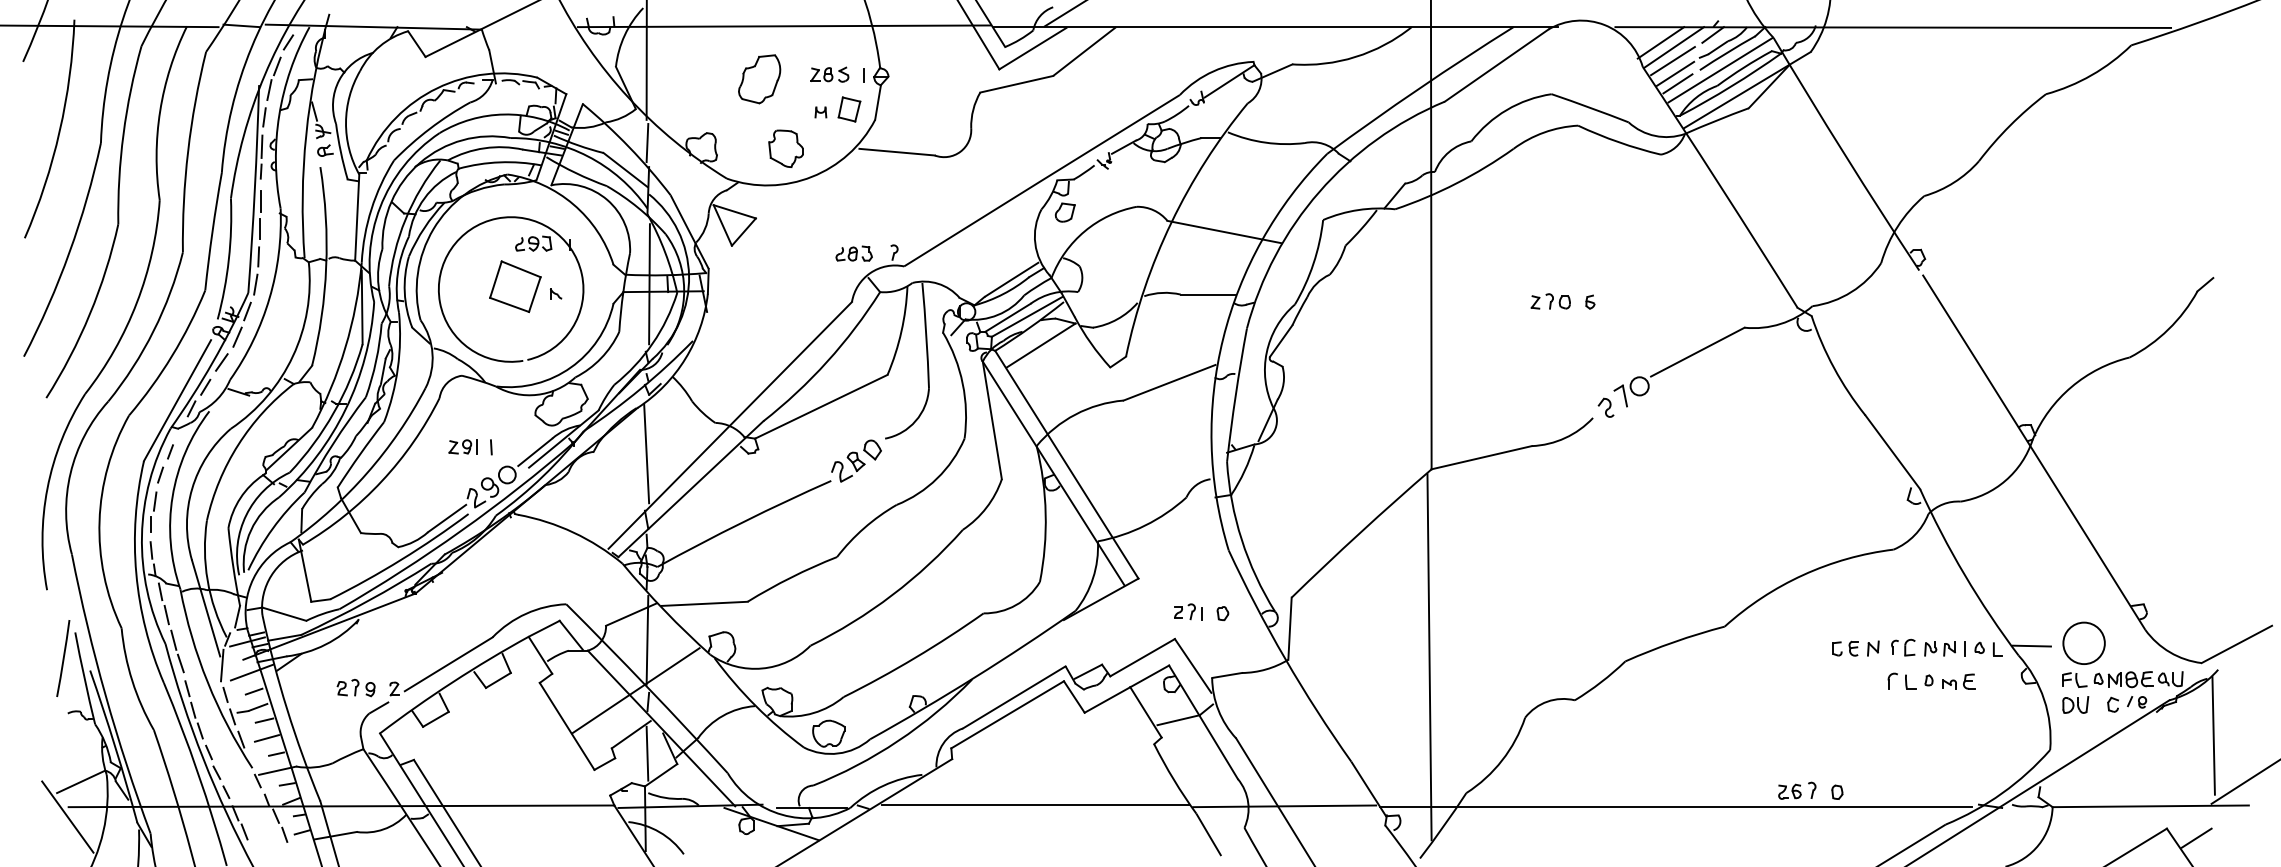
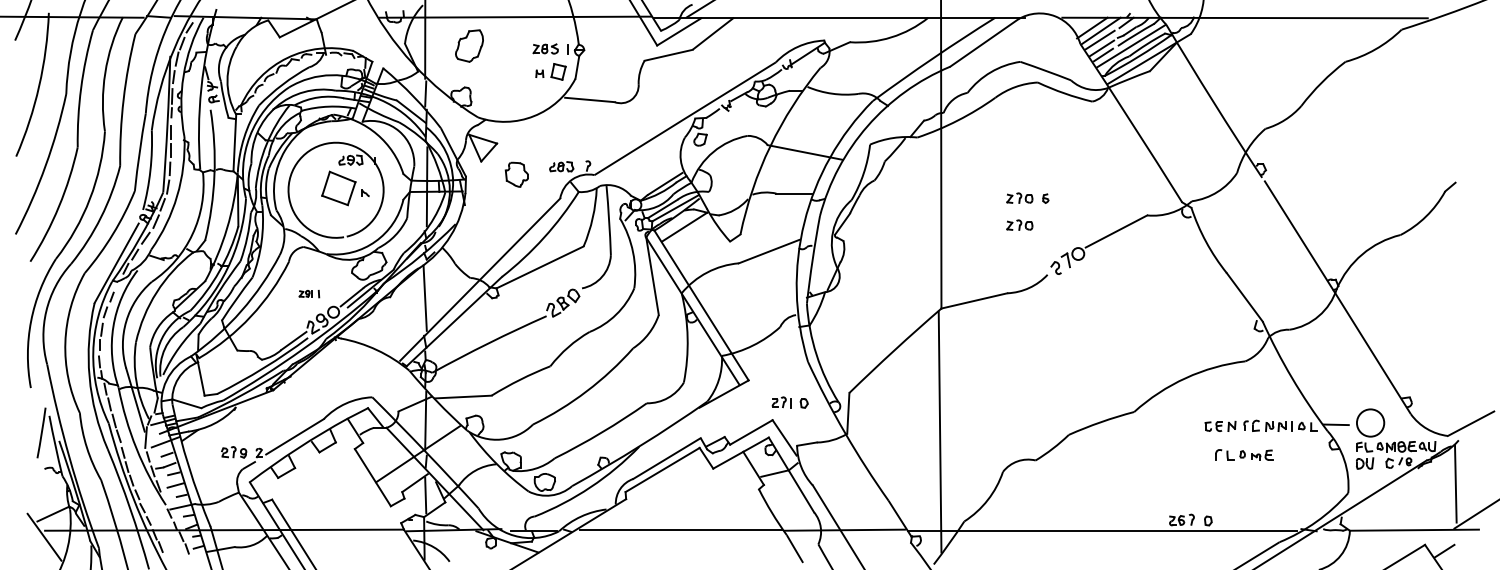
part: (759, 78) -> (469, 45), moved
part: (785, 148) -> (516, 174), moved
part: (1550, 341) -> (1019, 224), added
part: (470, 446) -> (309, 293), size x0.7
part: (1931, 680) -> (1244, 454), moved

